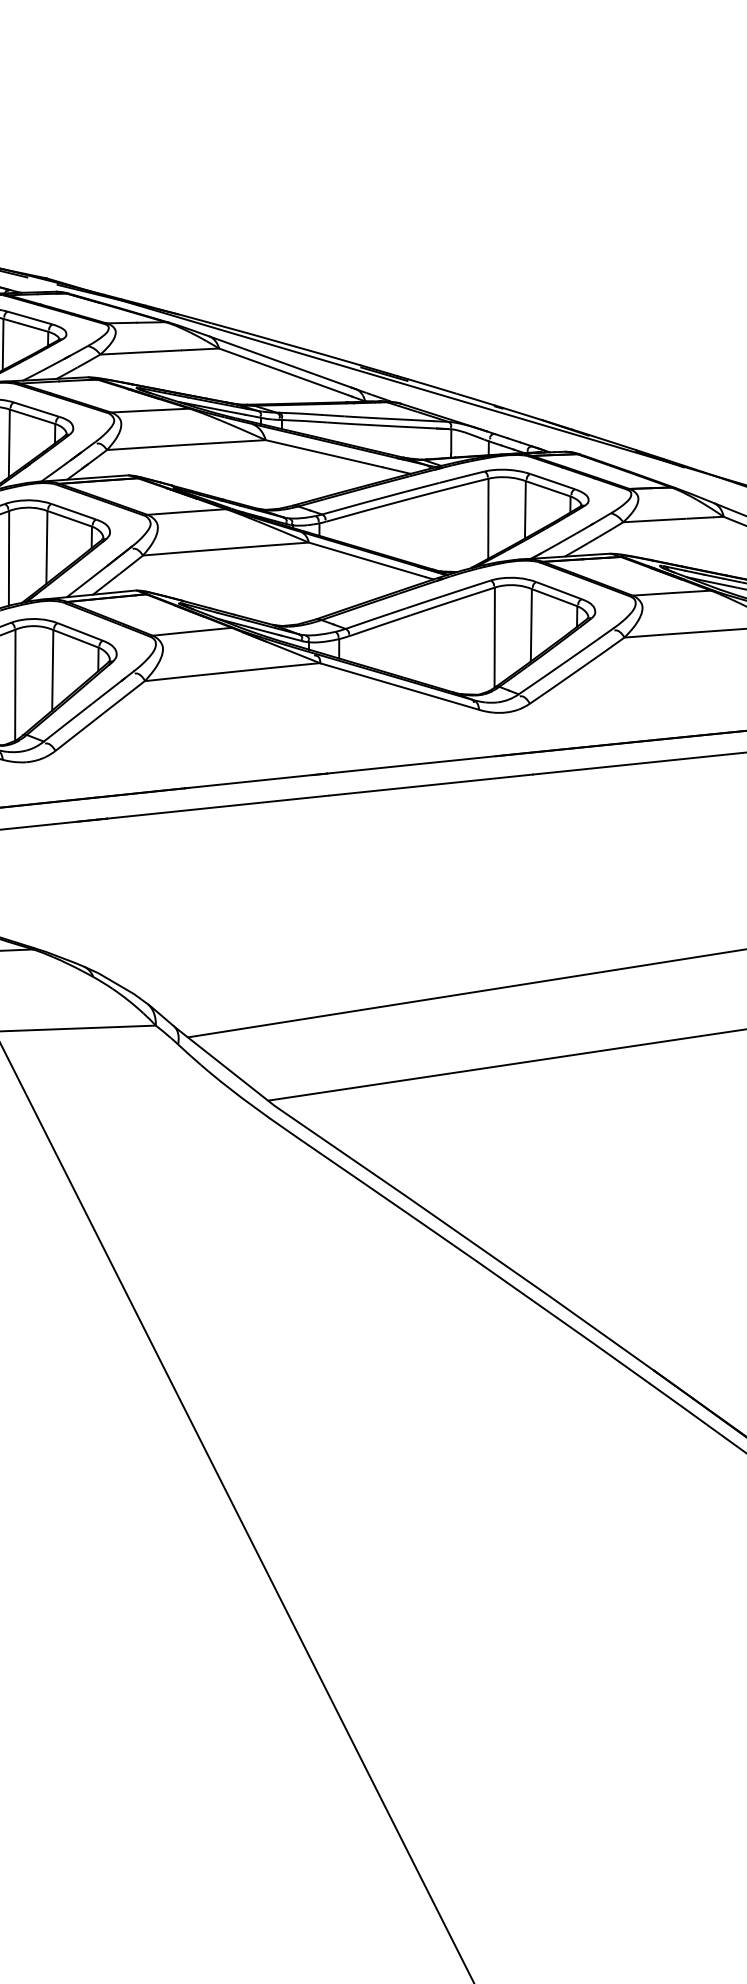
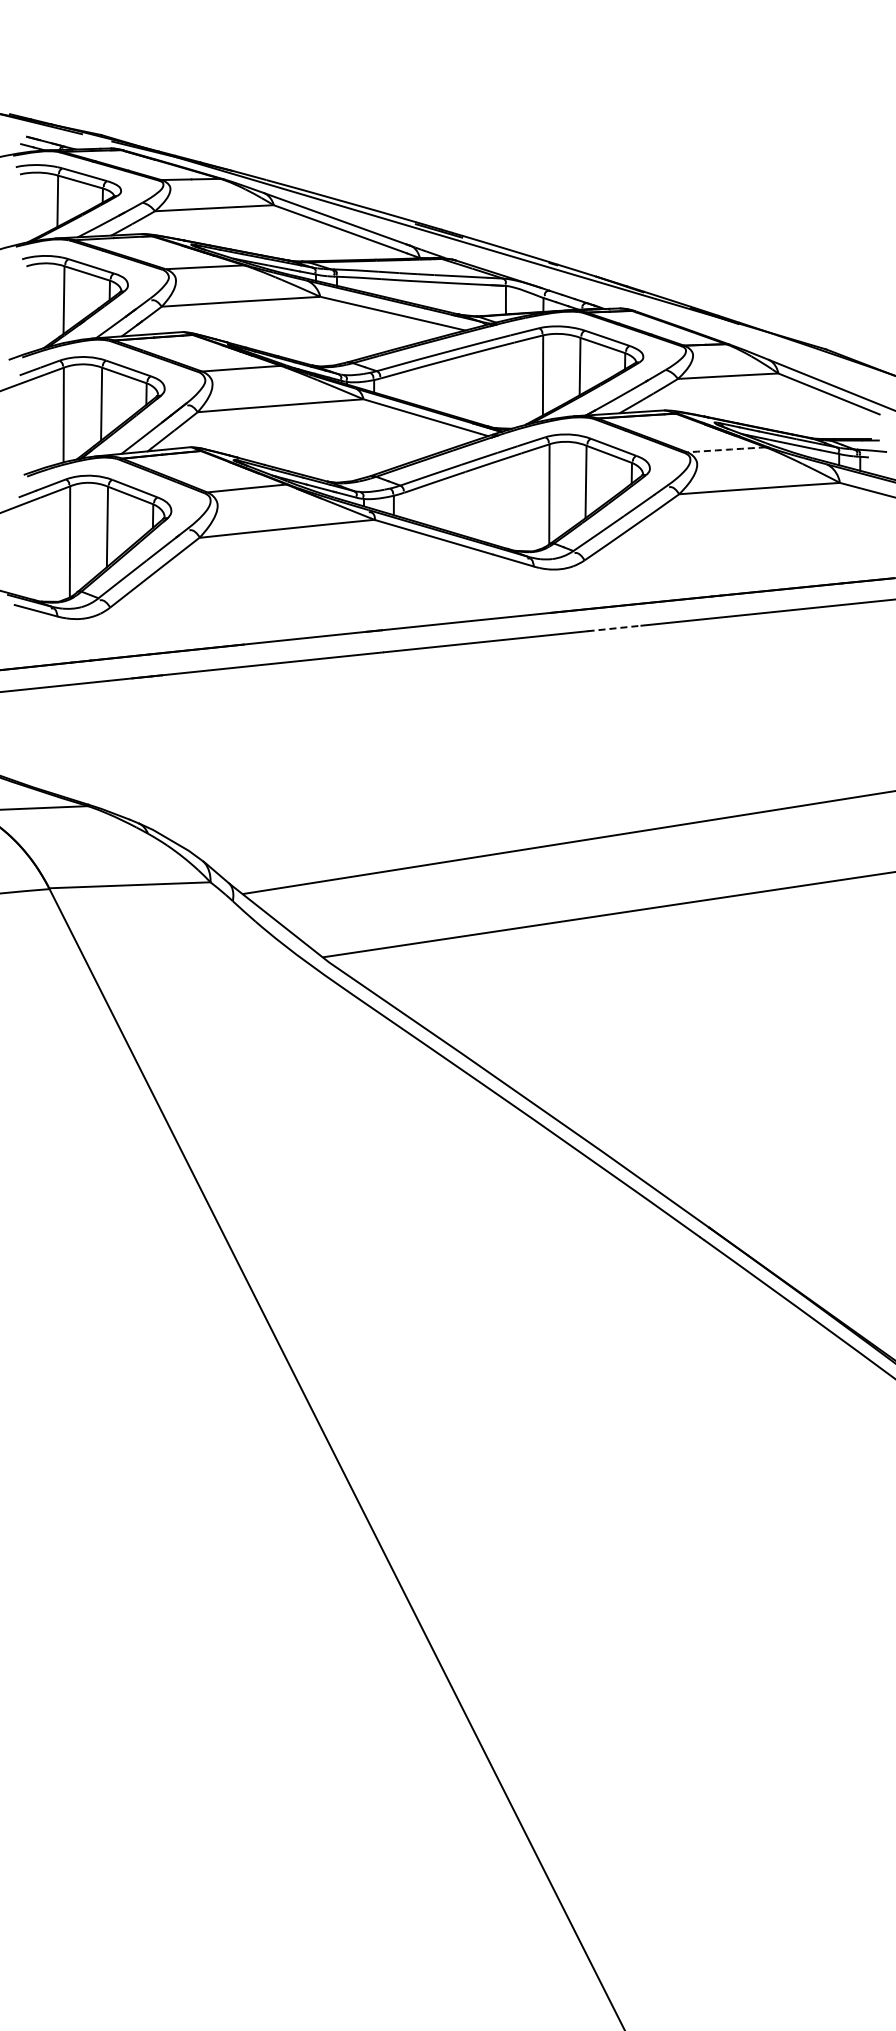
arc: (671, 592) -> (726, 449), solid -> dashed
line: (559, 771) -> (614, 628), solid -> dashed

